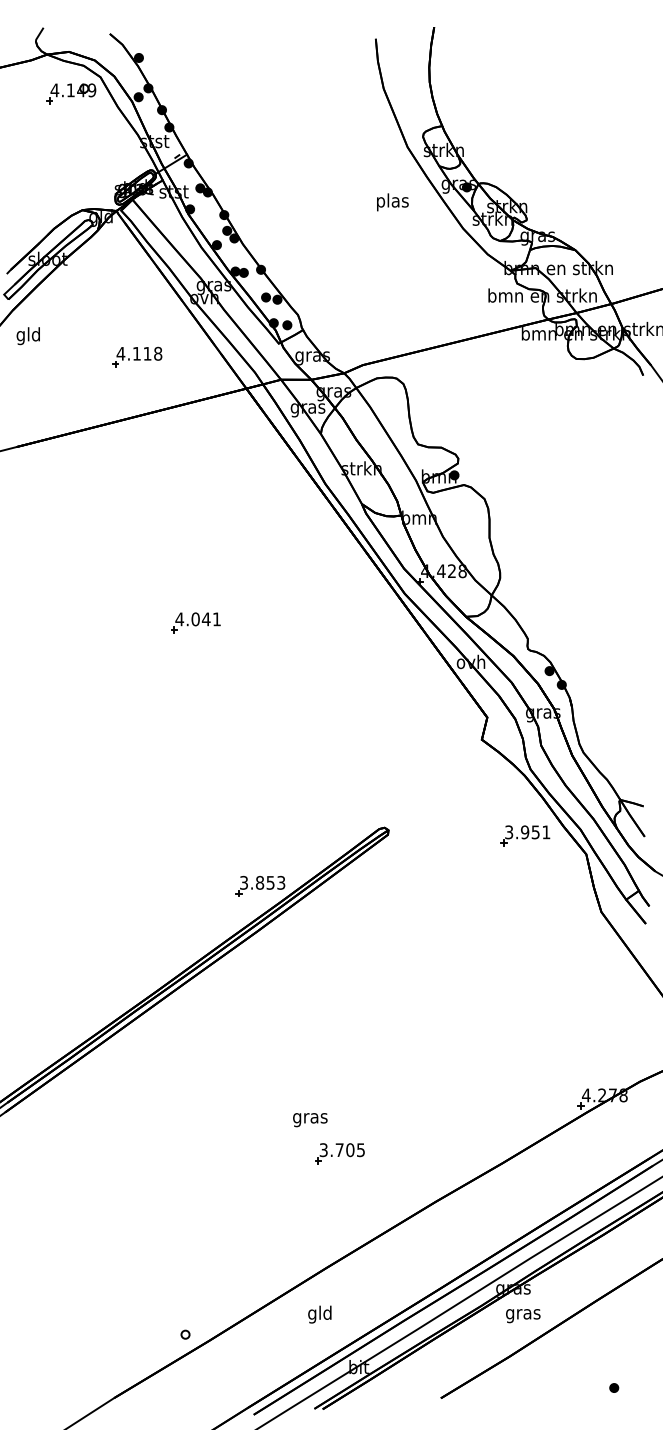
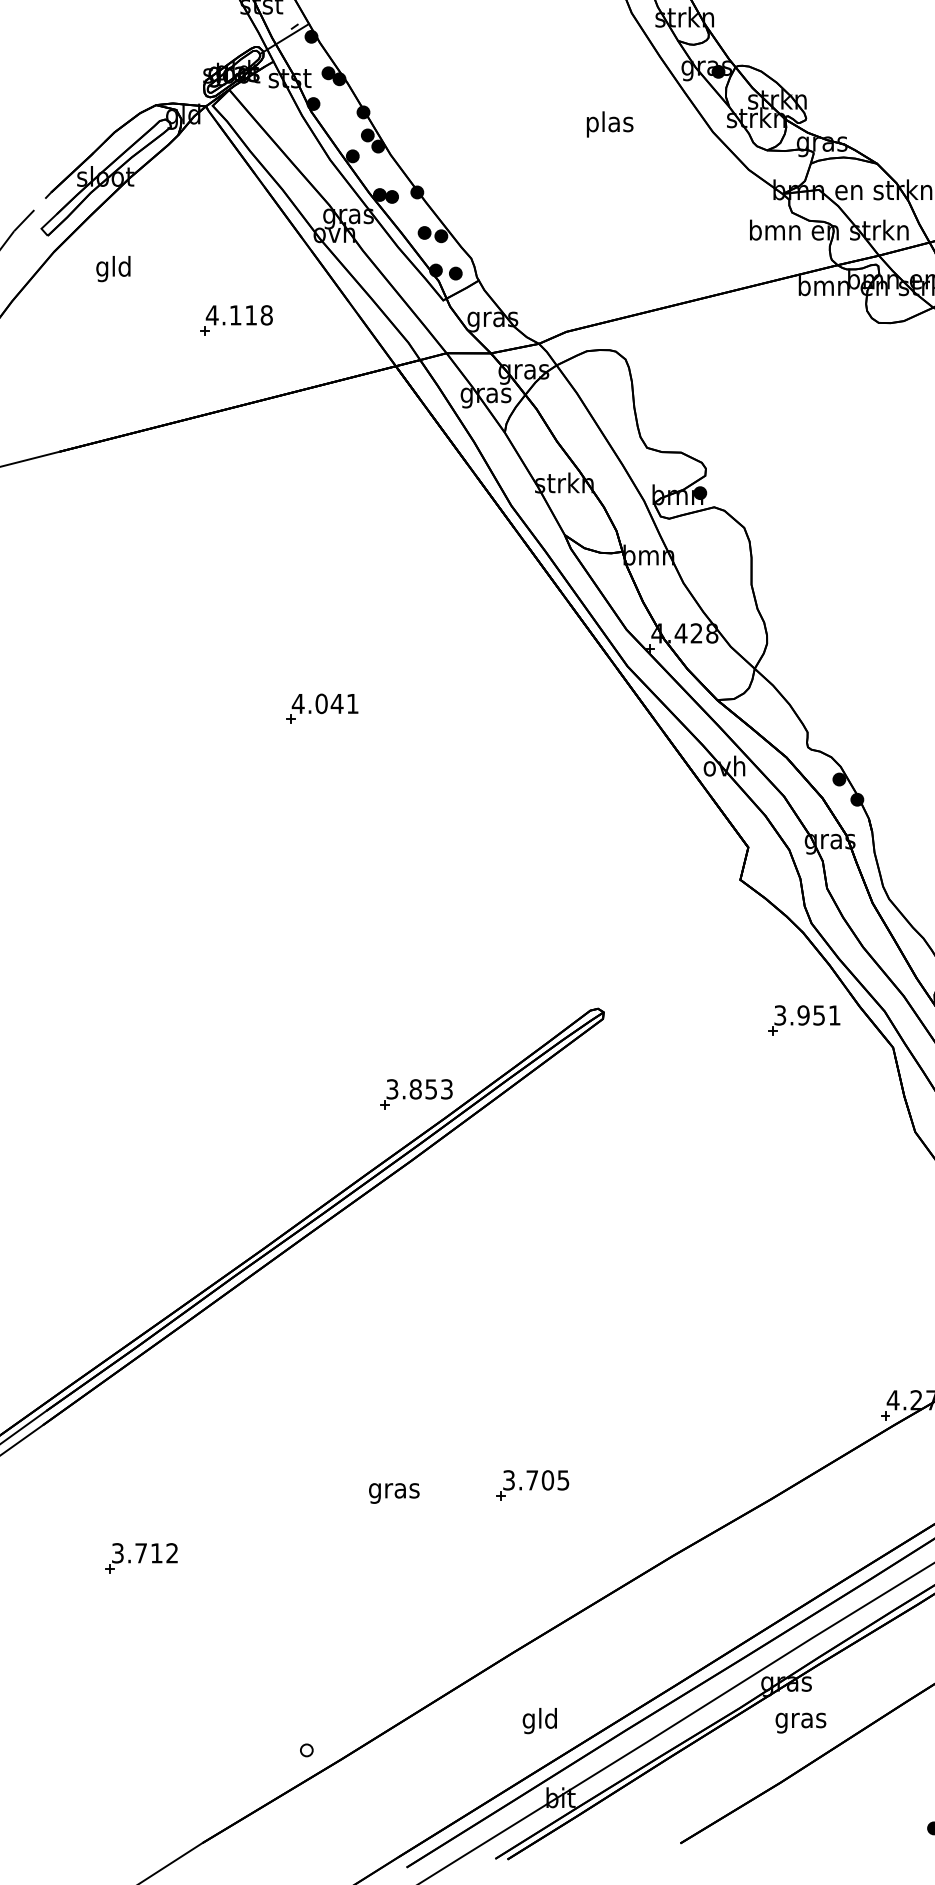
text: (392, 202) -> (609, 124), moved
text: (27, 336) -> (112, 269), moved
text: (310, 1120) -> (394, 1494), moved
part: (72, 1203) -> (141, 1558), added
text: (319, 1314) -> (539, 1720), moved

